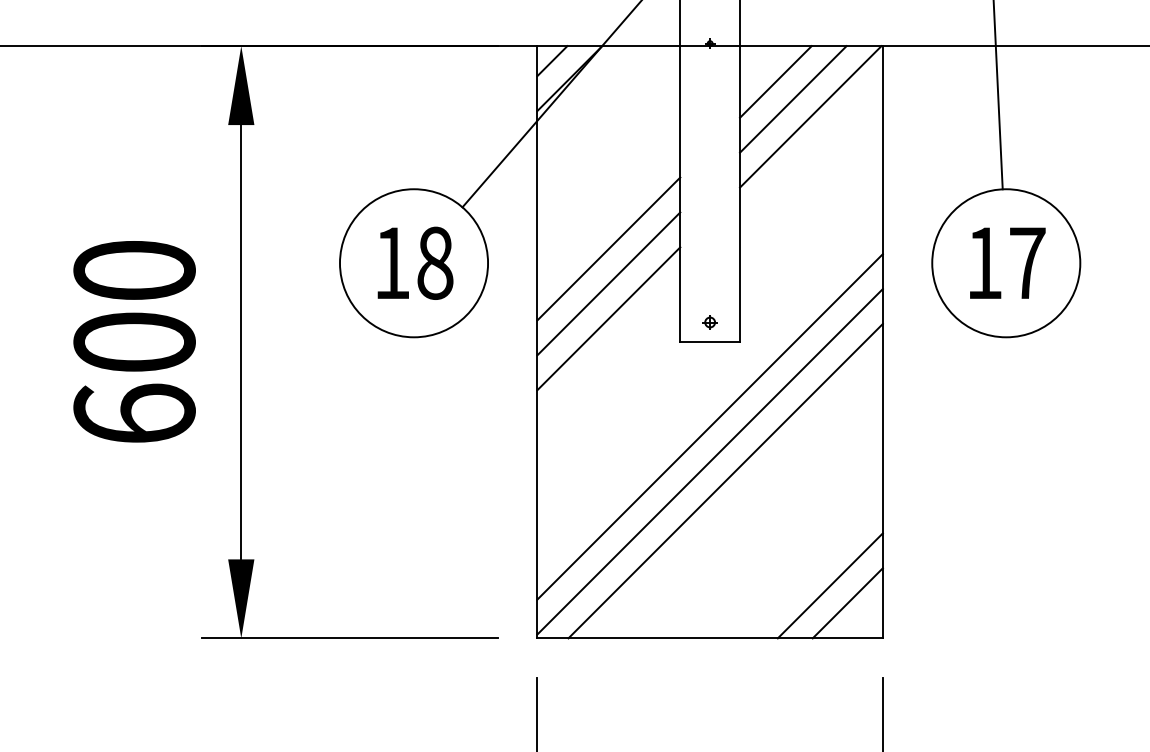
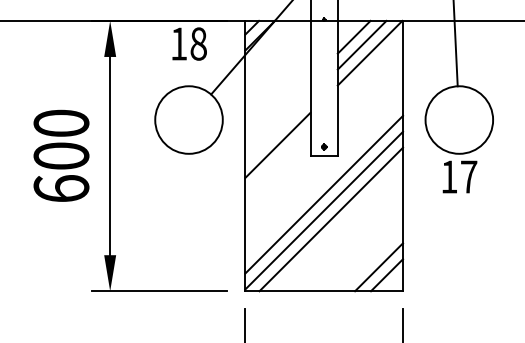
line: (607, 248) -> (277, 113), removed
text: (415, 262) -> (189, 43), moved
text: (1006, 262) -> (459, 176), moved
line: (607, 283) -> (277, 129), removed

